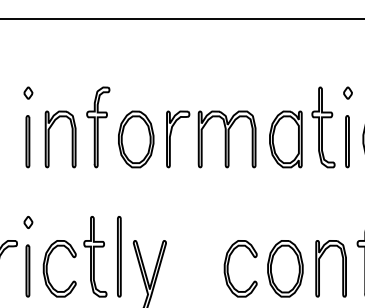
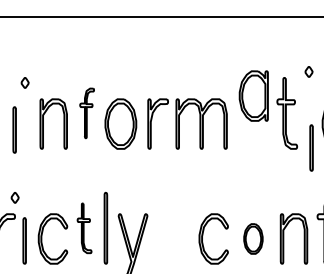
part: (347, 92) -> (308, 71), moved
part: (97, 127) -> (86, 113), size x0.7
part: (285, 138) -> (253, 95), moved
line: (27, 141) -> (14, 129), moved
line: (347, 141) -> (311, 147), moved
part: (27, 222) -> (14, 197), moved
part: (95, 257) -> (84, 228), size x0.7
part: (285, 268) -> (253, 238), size x0.6

